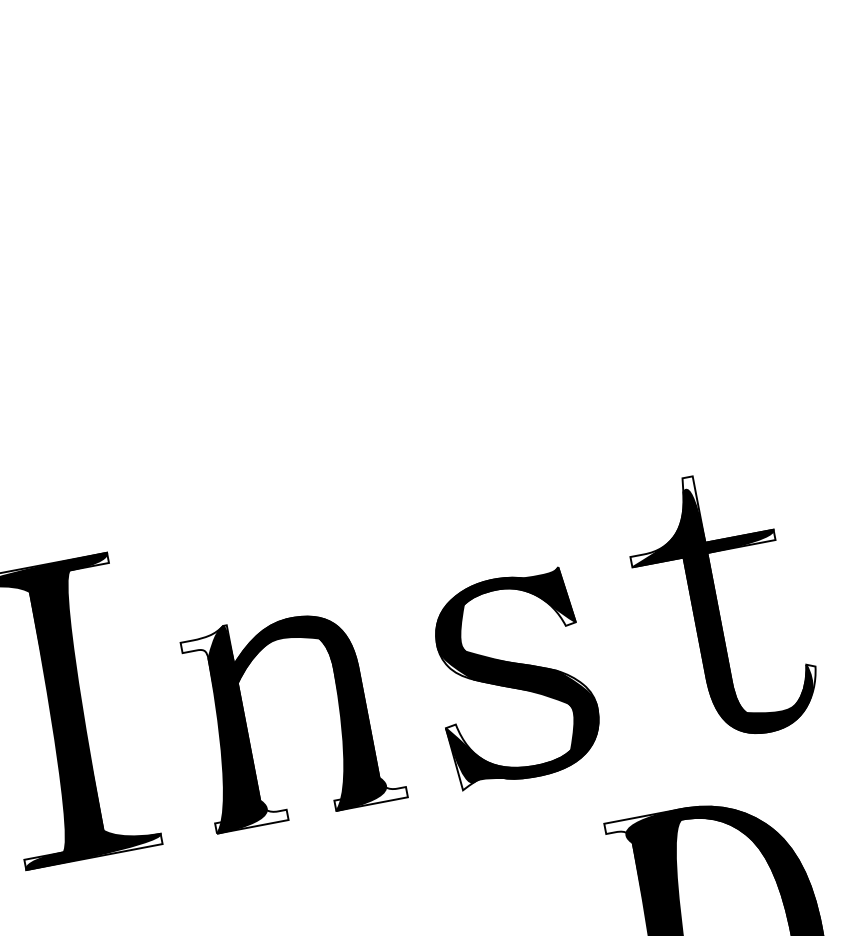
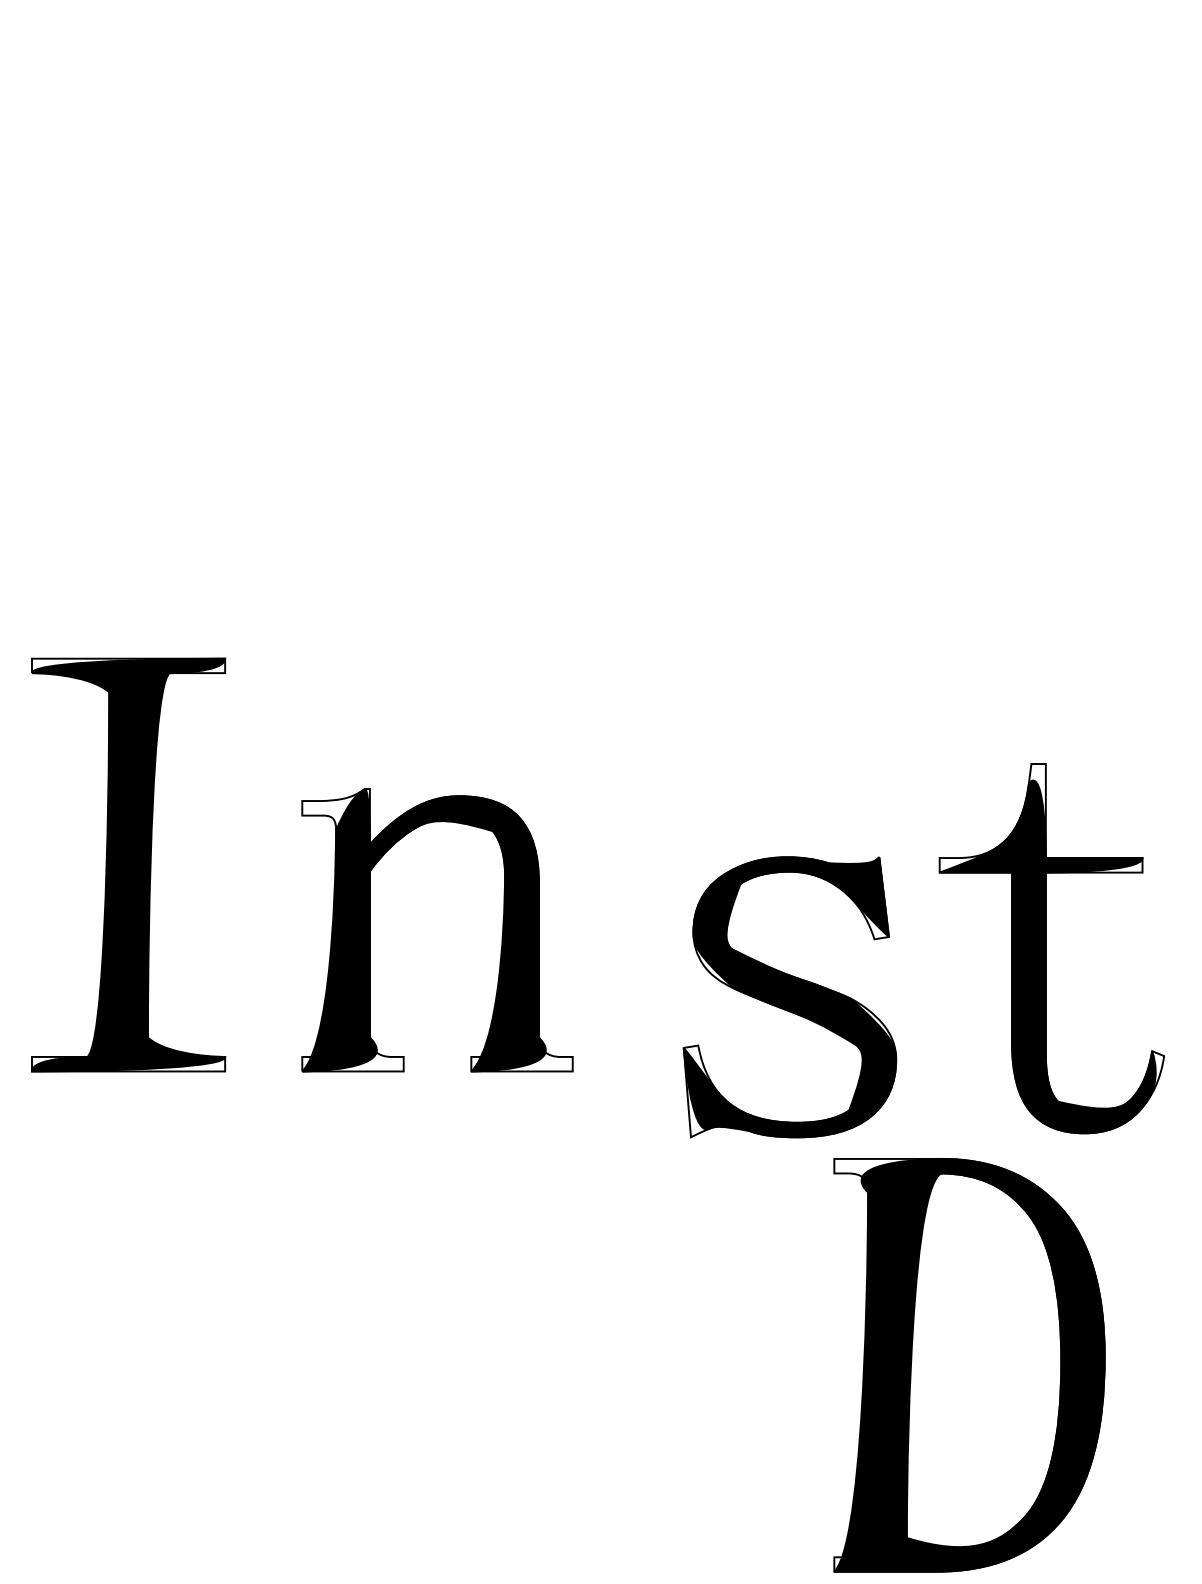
part: (721, 605) -> (1051, 948), moved
part: (513, 678) -> (789, 997), moved

